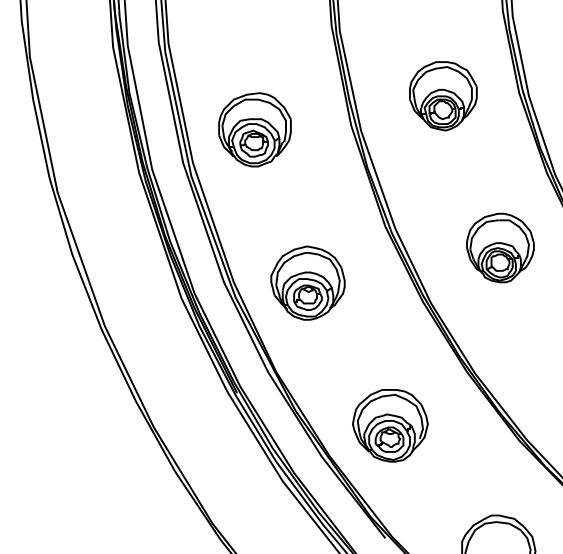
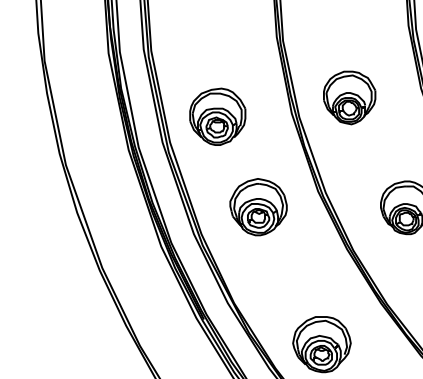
part: (443, 96) -> (349, 98), moved
part: (307, 282) -> (258, 206), moved

